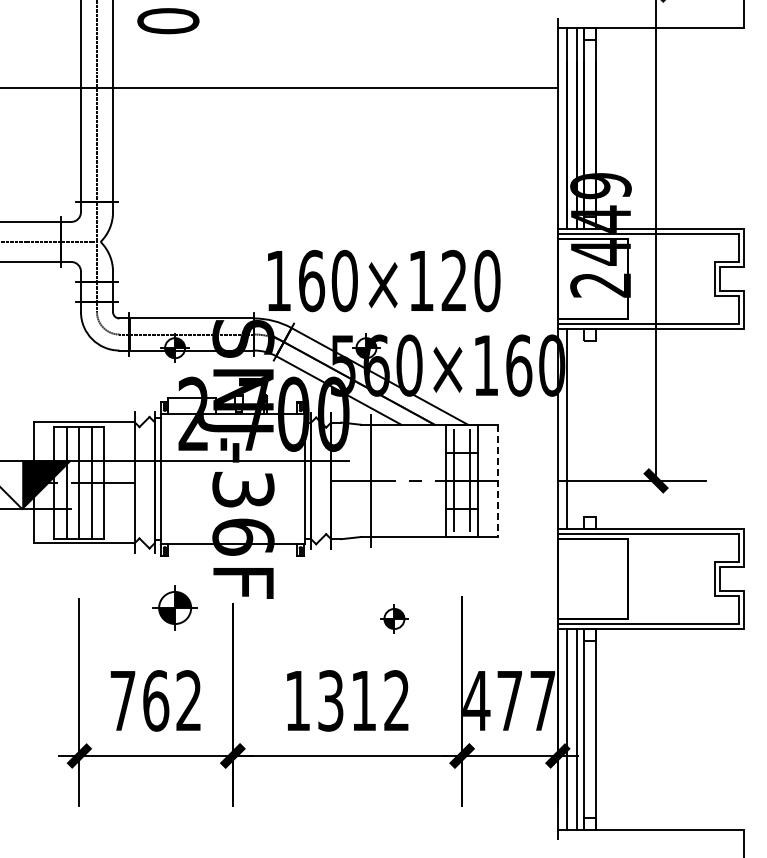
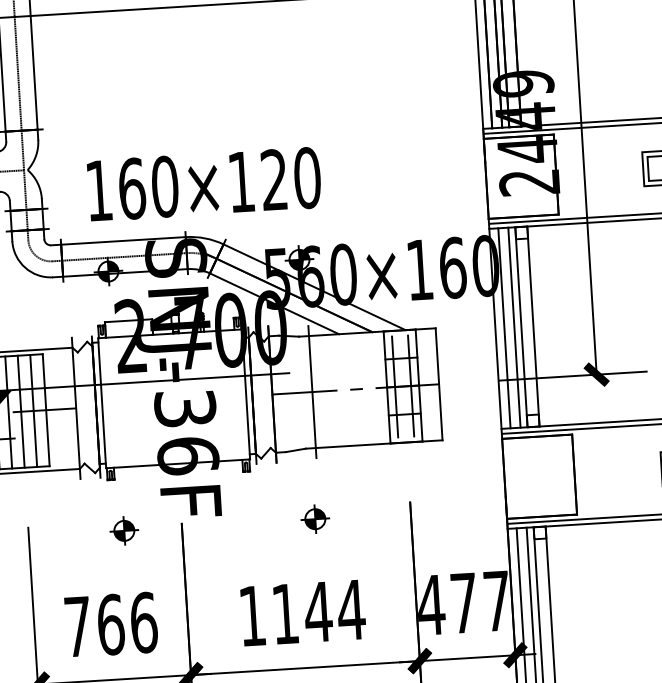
text: (384, 280) -> (204, 183), moved
line: (576, 428) -> (514, 327), added
line: (583, 428) -> (521, 326), added
line: (595, 428) -> (533, 326), added
line: (498, 481) -> (439, 384), dashed -> solid
part: (174, 607) -> (123, 530), size x0.62
part: (394, 618) -> (315, 518), moved
text: (189, 700) -> (144, 622), 762 -> 766
text: (364, 700) -> (319, 611), 1312 -> 1144

